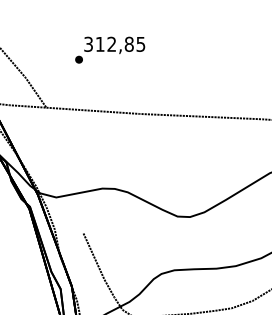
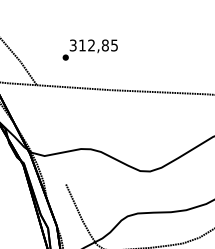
text: (110, 49) -> (90, 49), moved

